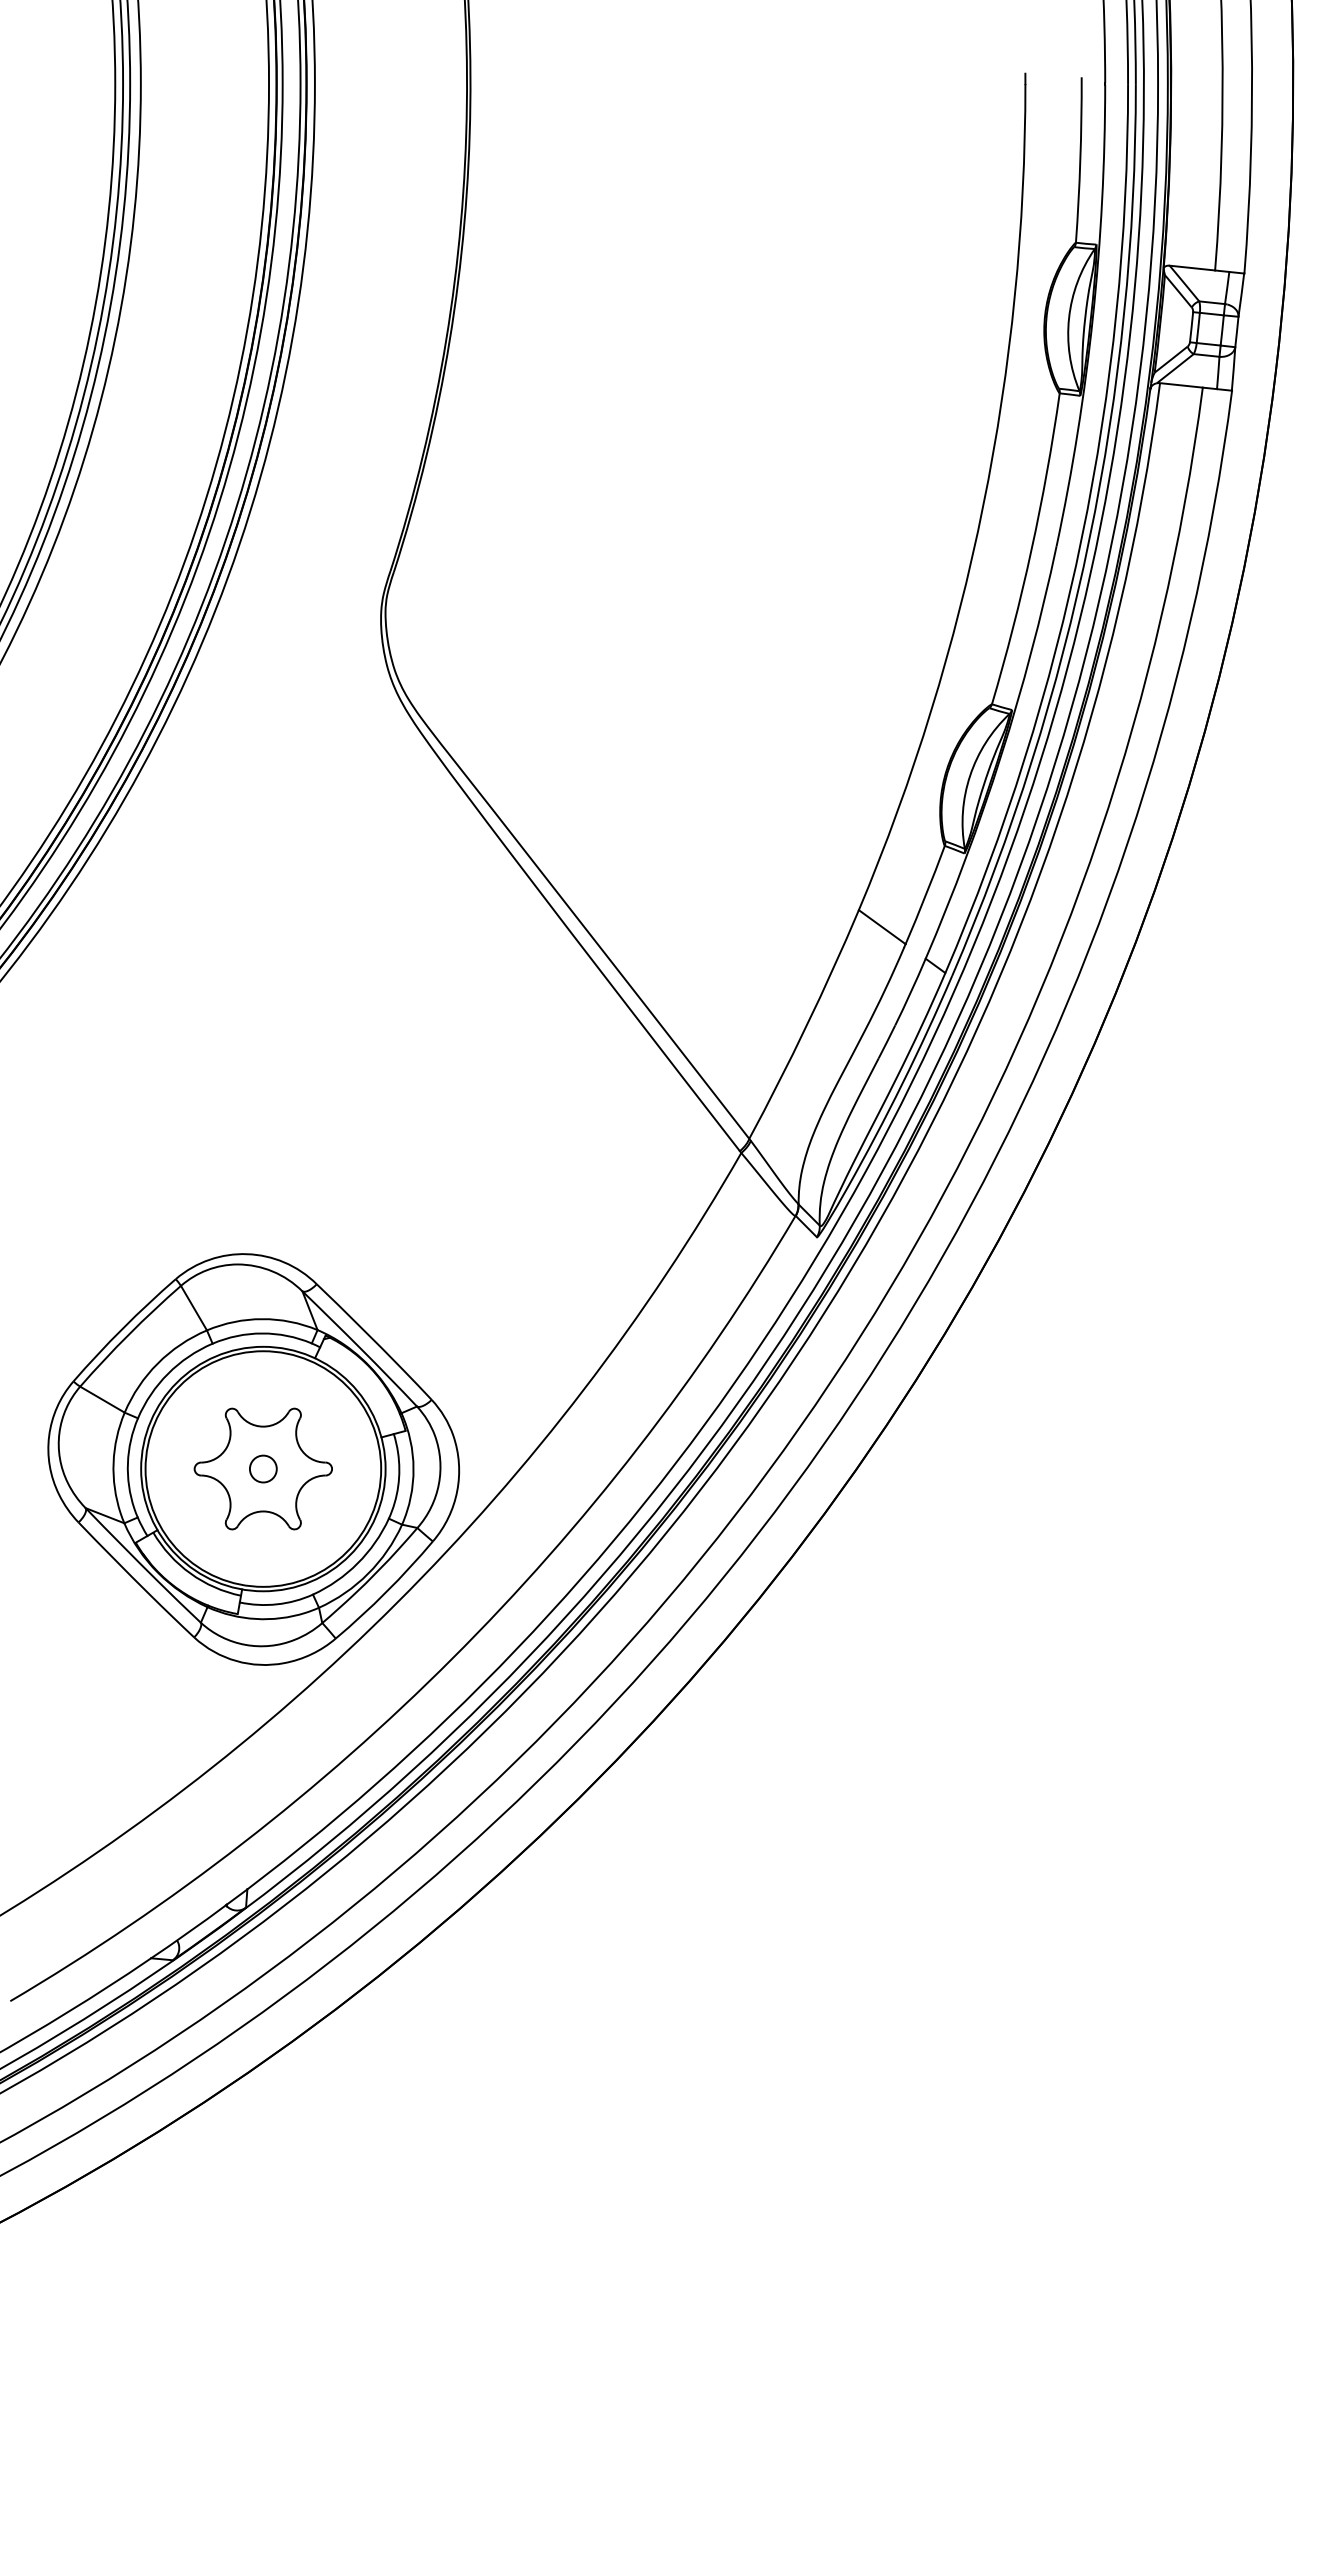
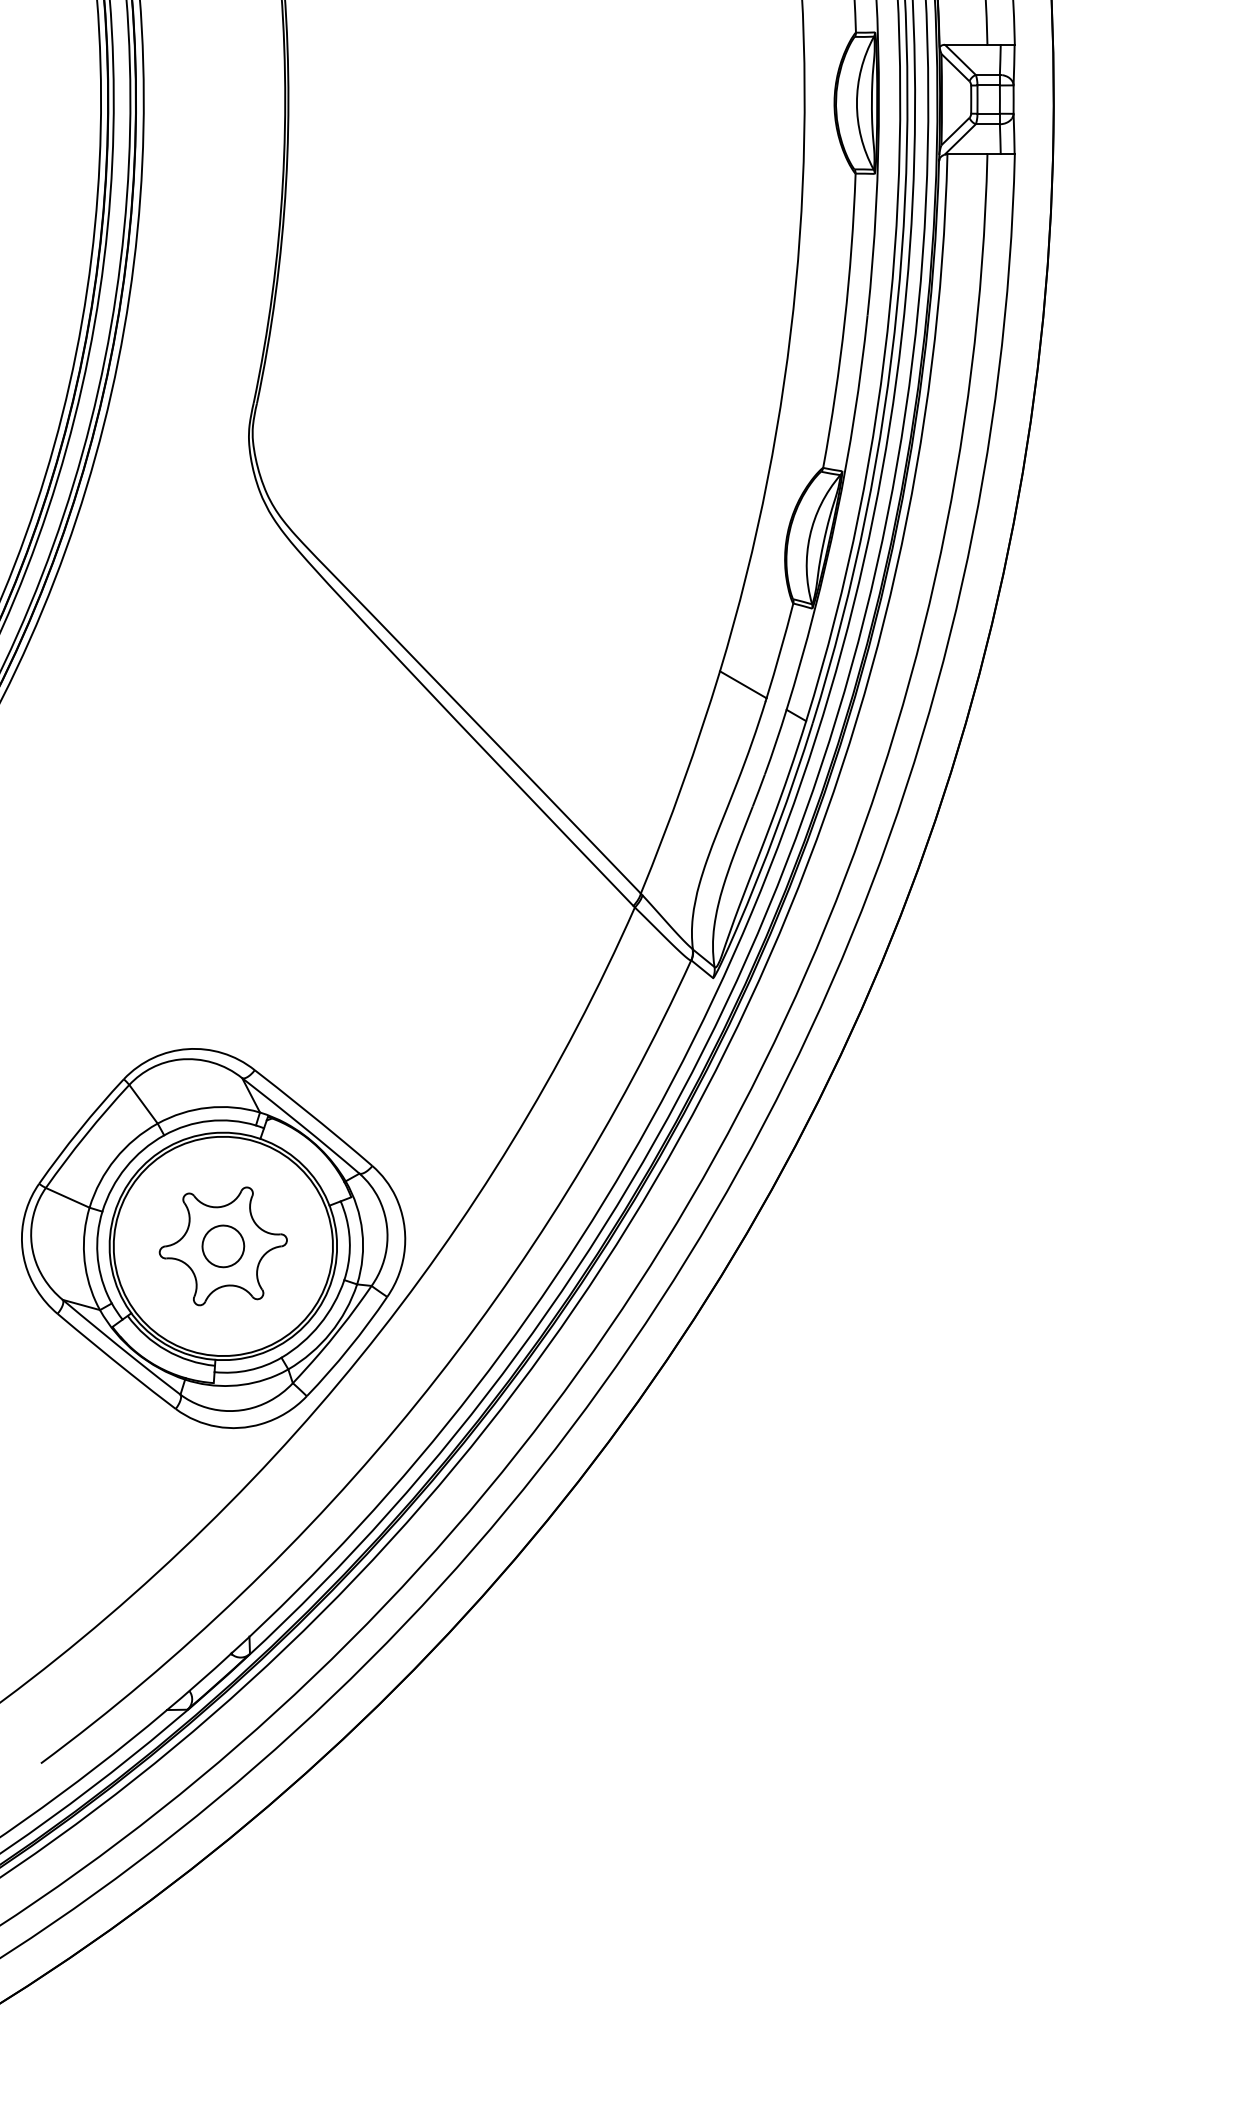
circle: (262, 1468) -> (222, 1245), size x1.67

